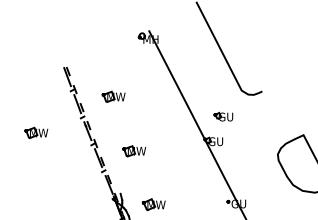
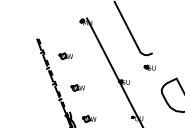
part: (222, 116) -> (149, 67), moved
part: (35, 133) -> (20, 77), removed

